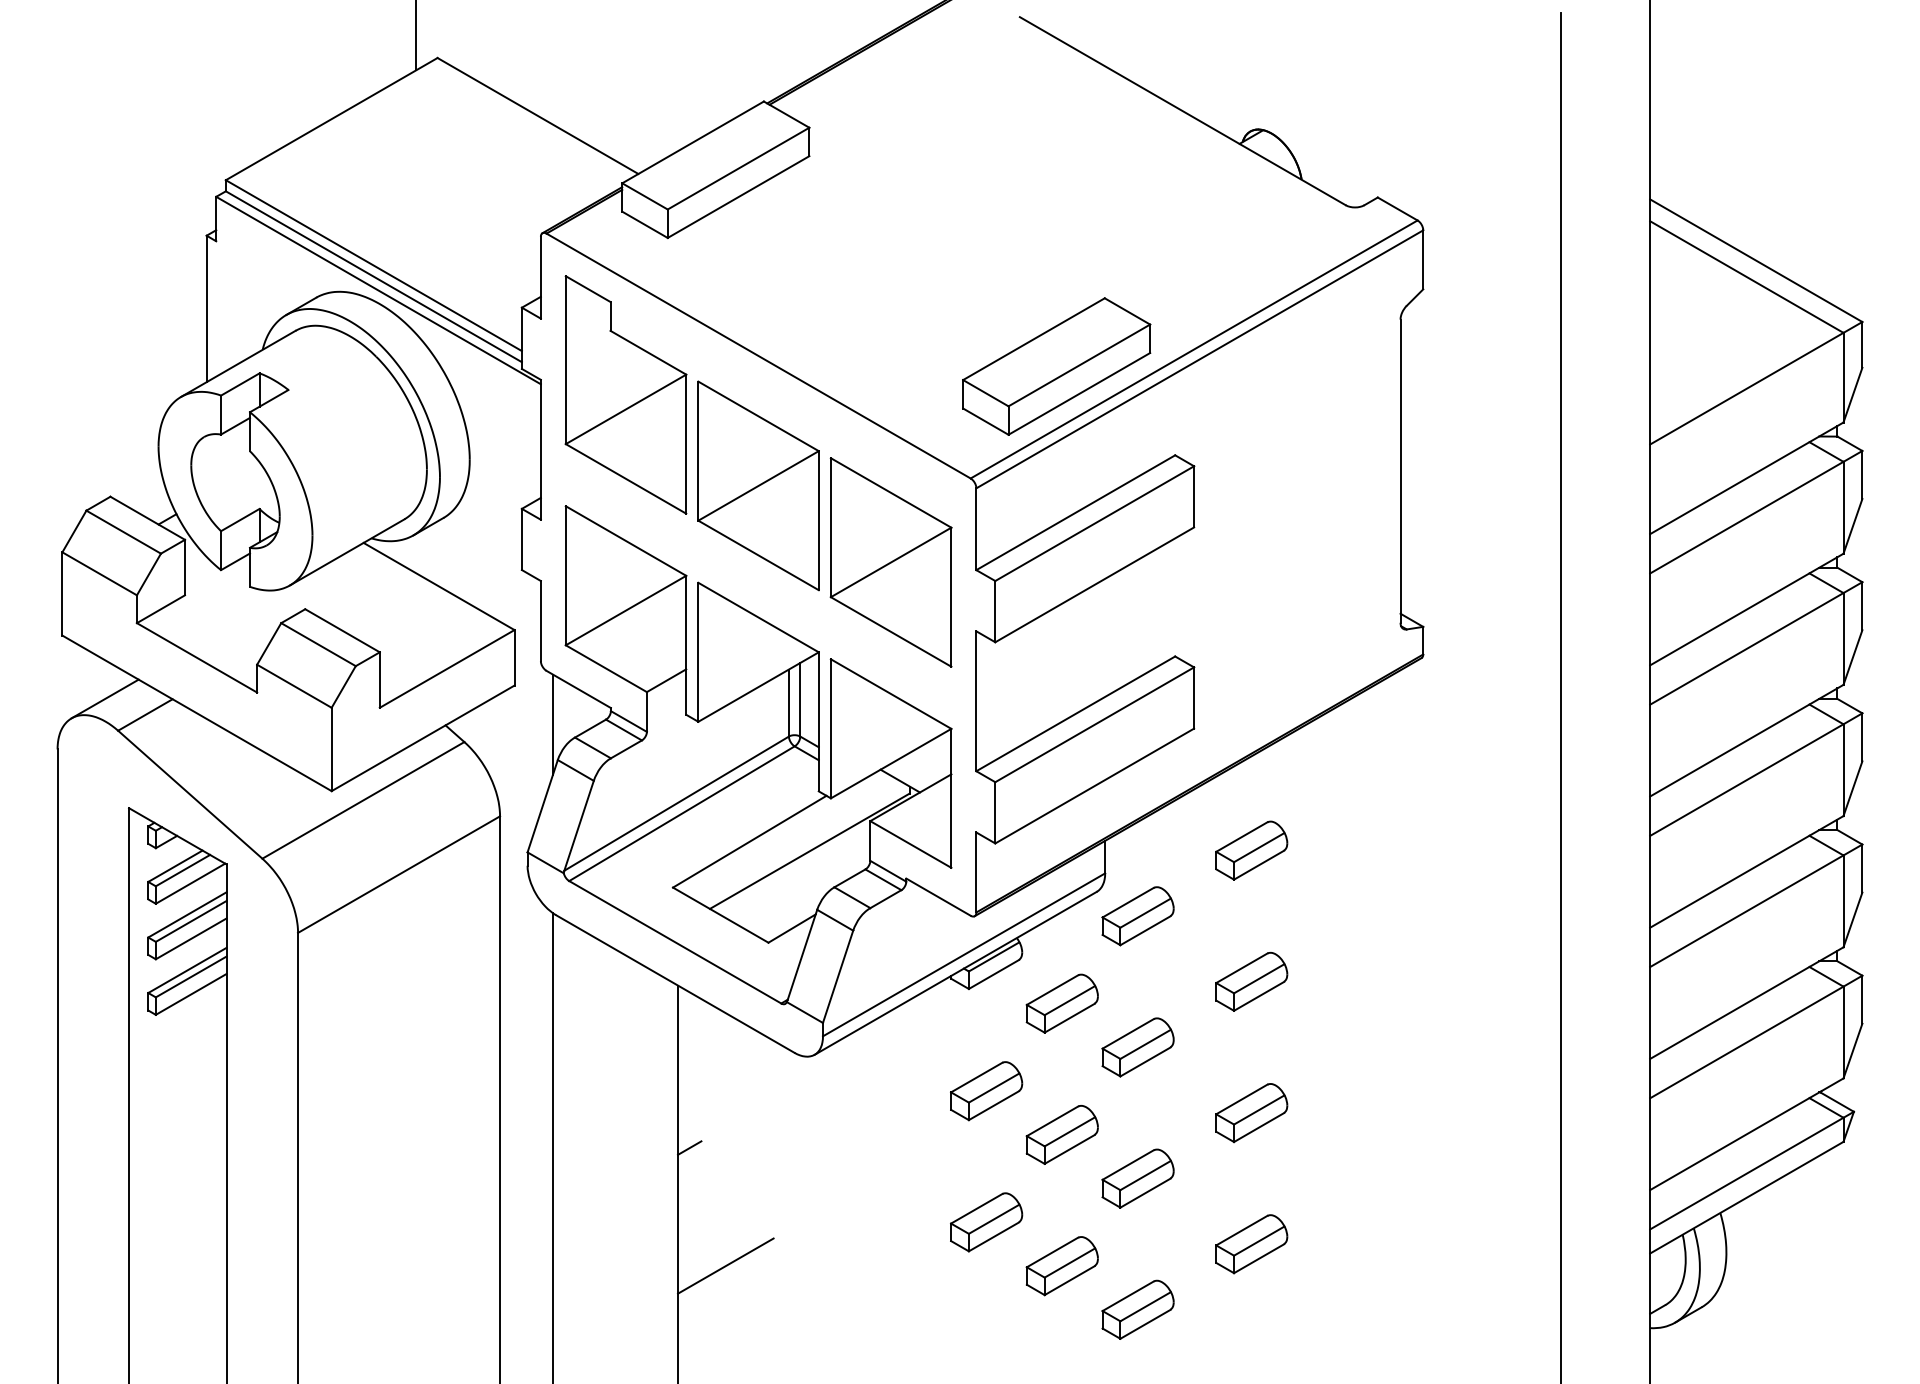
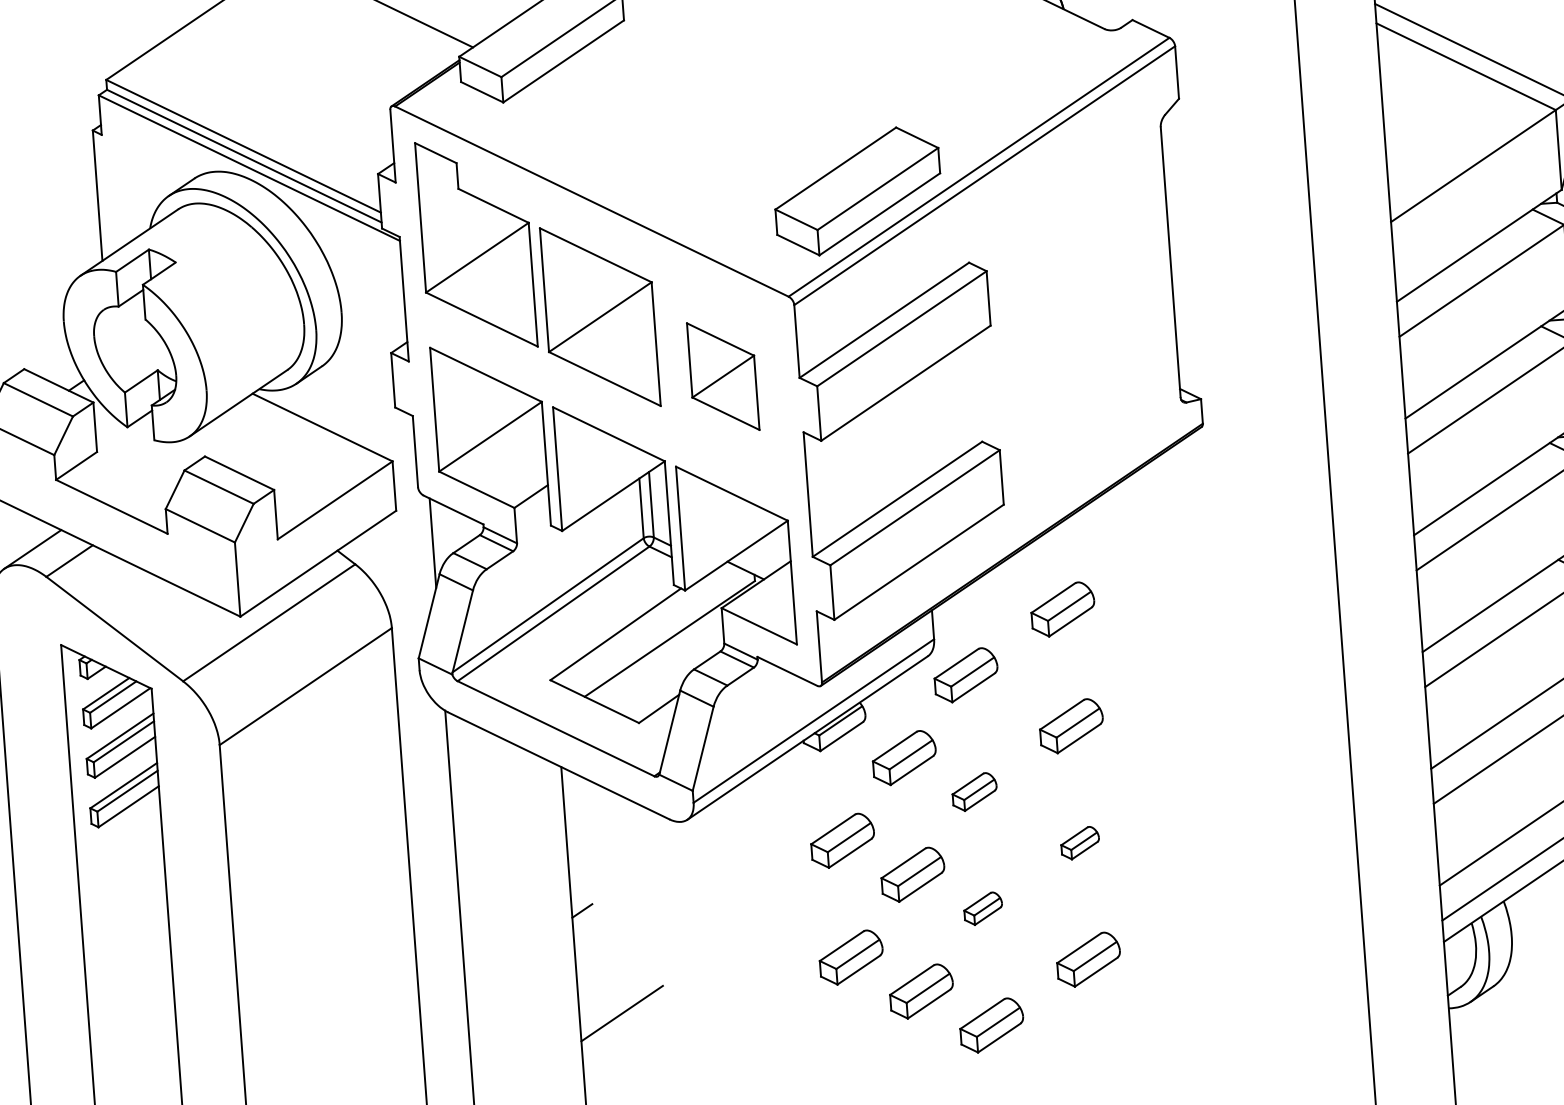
part: (890, 562) -> (722, 376), size x0.6
part: (1137, 1047) -> (974, 792), size x0.7
part: (1251, 1113) -> (1080, 843), size x0.6
part: (1137, 1178) -> (982, 908), size x0.6

